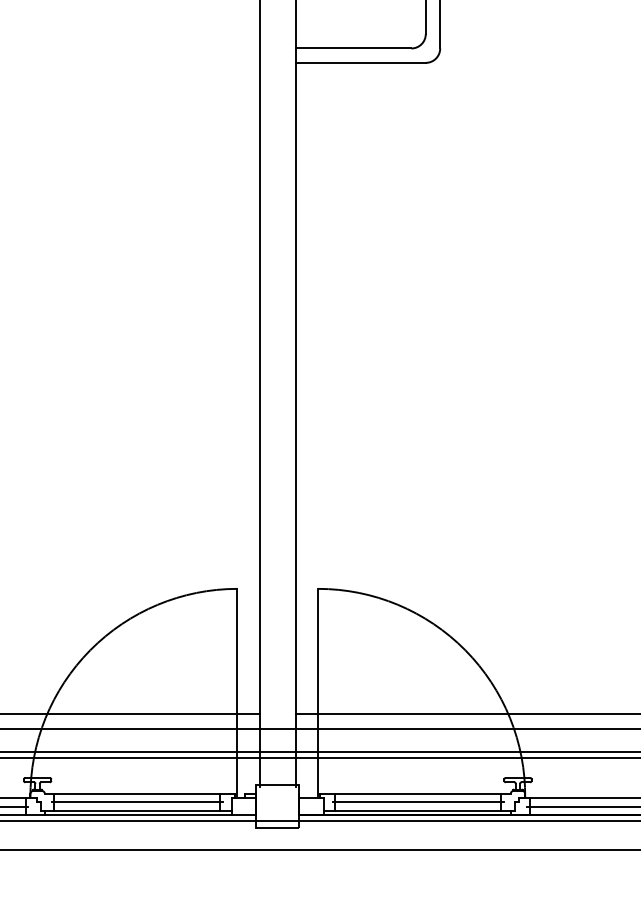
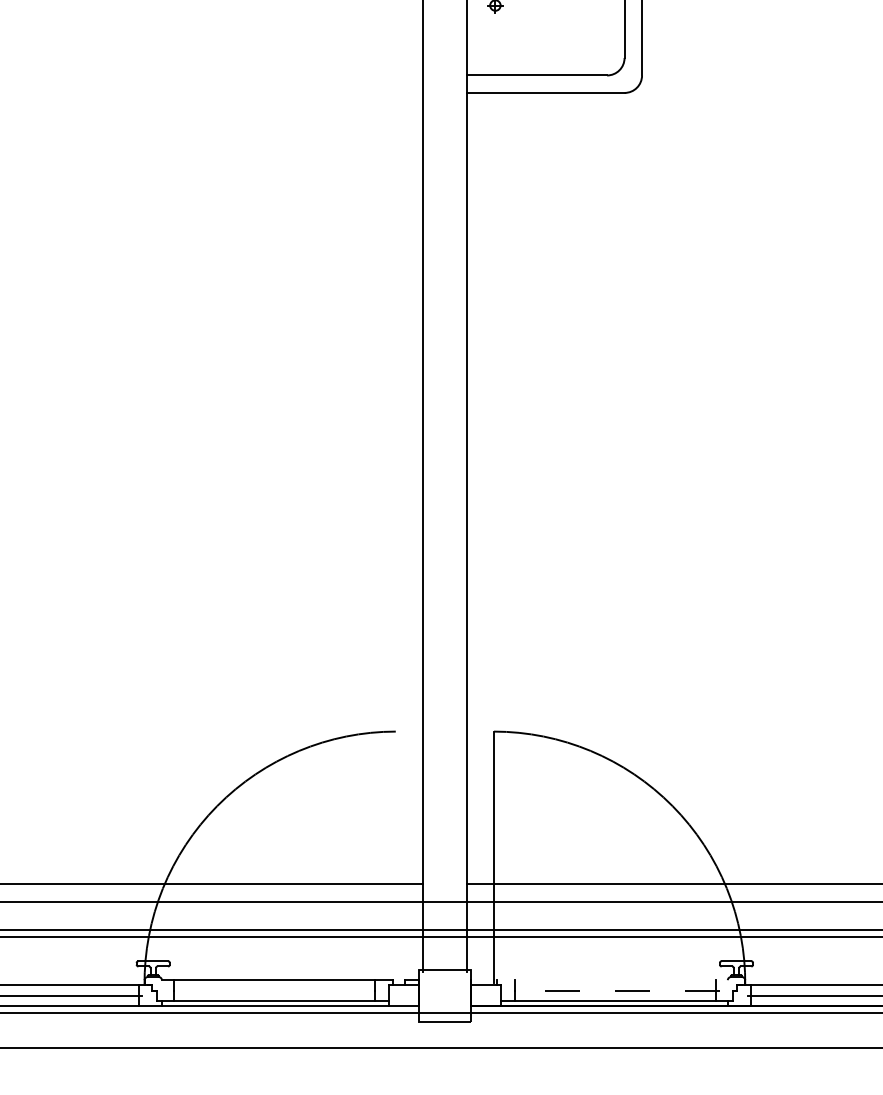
line: (237, 691) -> (395, 856), removed
line: (415, 793) -> (611, 980), removed
line: (137, 802) -> (274, 990), removed
line: (417, 802) -> (614, 990), solid -> dashed

